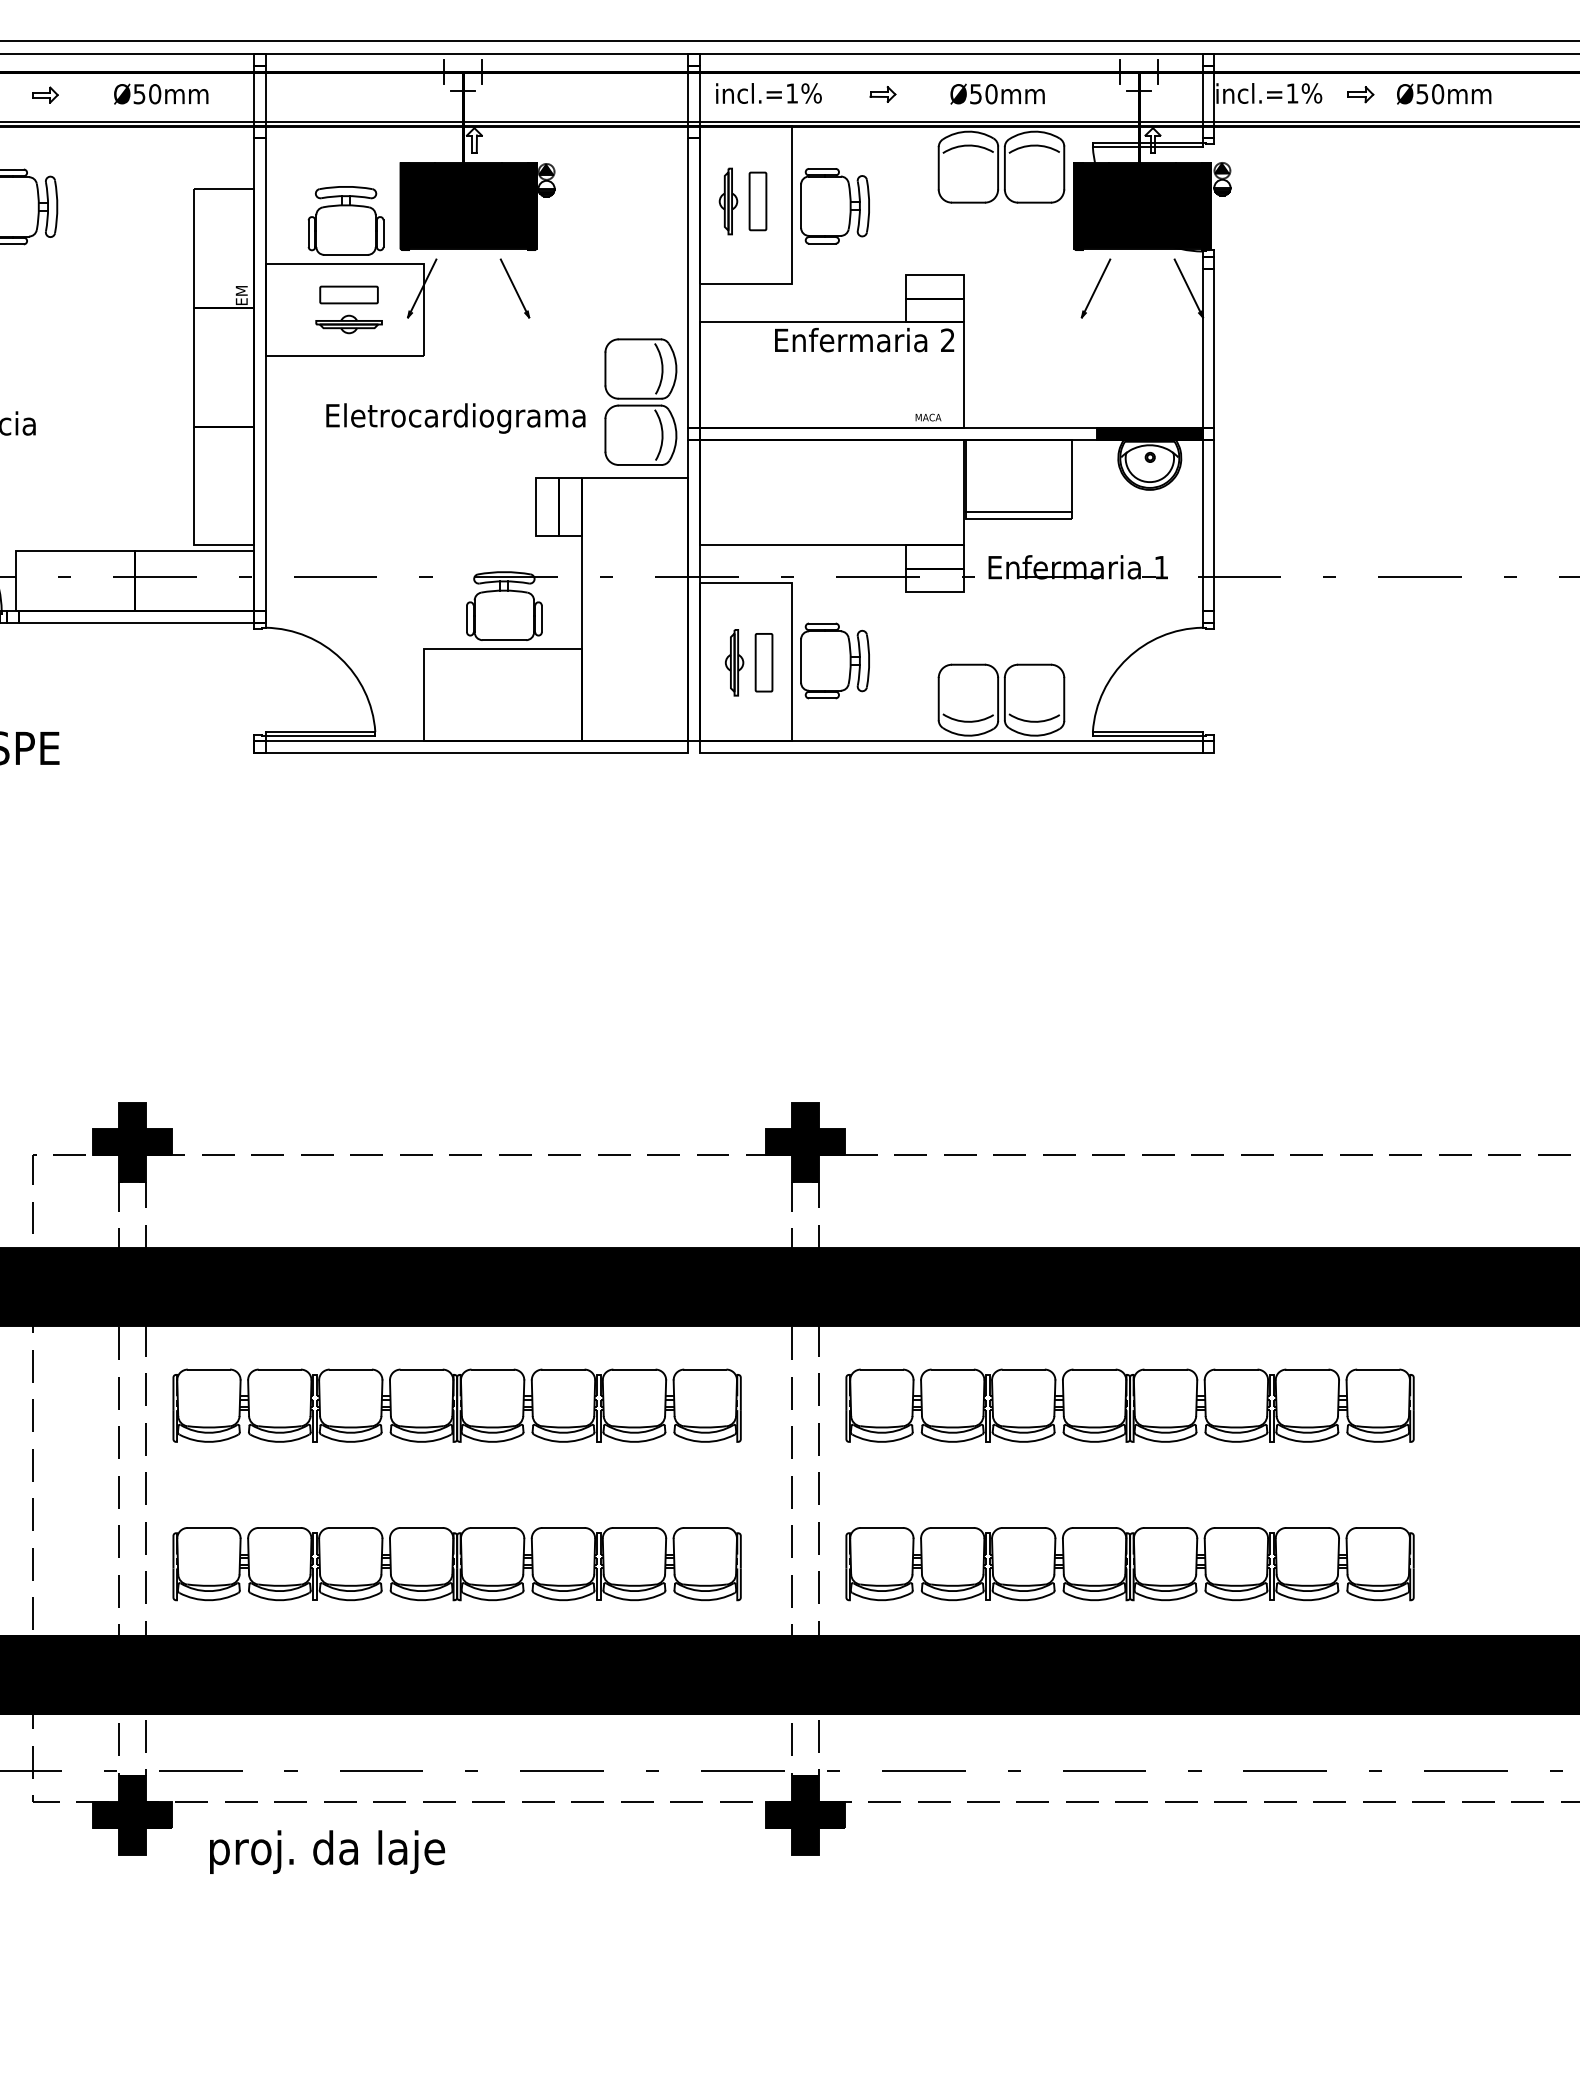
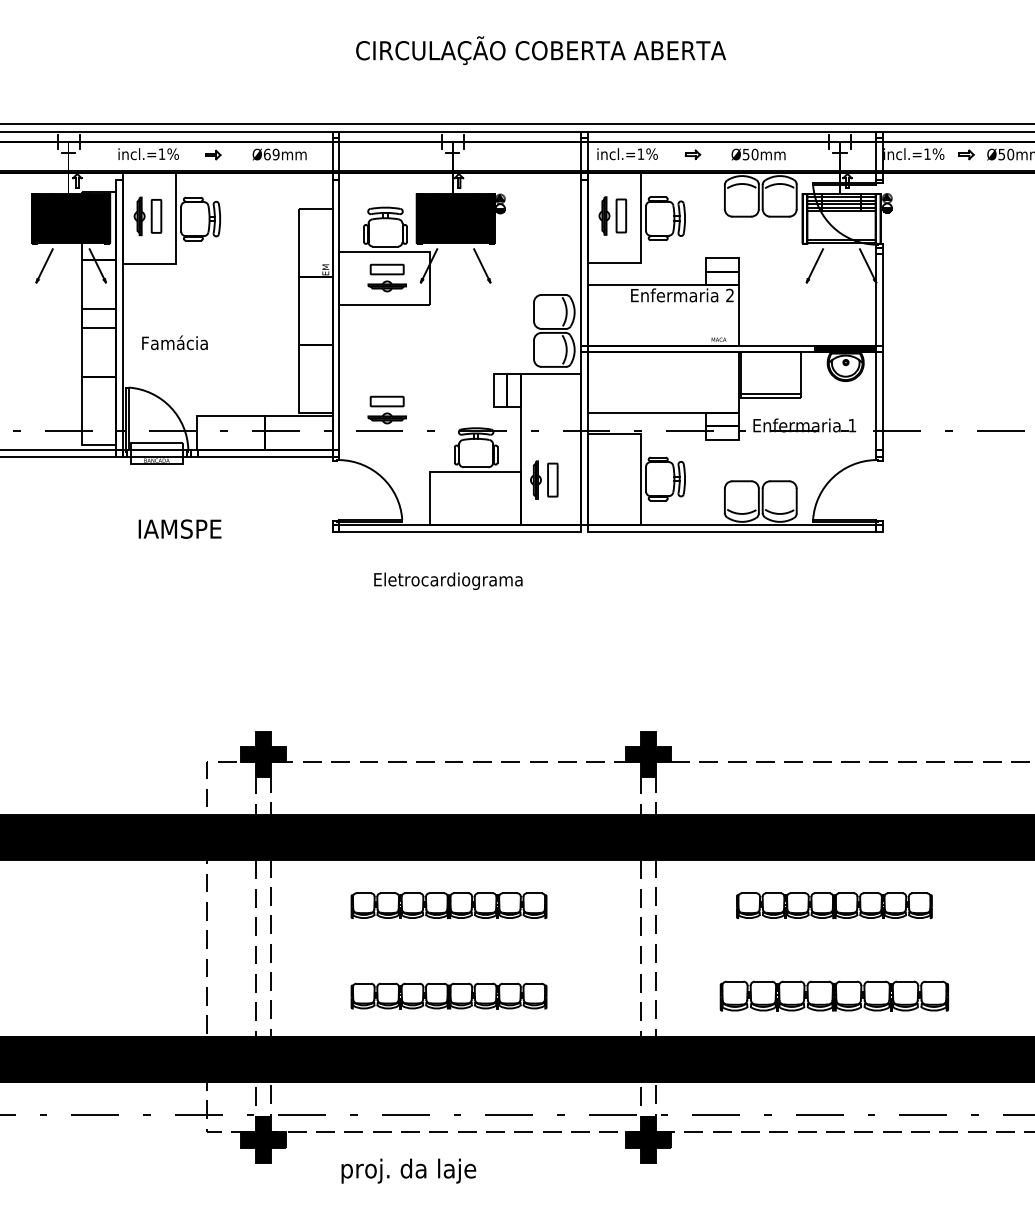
text: (146, 94) -> (271, 154), Ø50mm -> Ø69mm
fill: (1142, 205) -> (841, 218), removed
text: (456, 417) -> (448, 580), moved
part: (347, 539) -> (386, 409), added
part: (749, 661) -> (544, 479), moved
part: (456, 1405) -> (448, 905), size x0.6
part: (1130, 1405) -> (834, 905), size x0.6
part: (456, 1562) -> (448, 995), size x0.6
part: (1130, 1562) -> (834, 995), size x0.7
text: (326, 1851) -> (408, 1170), moved

